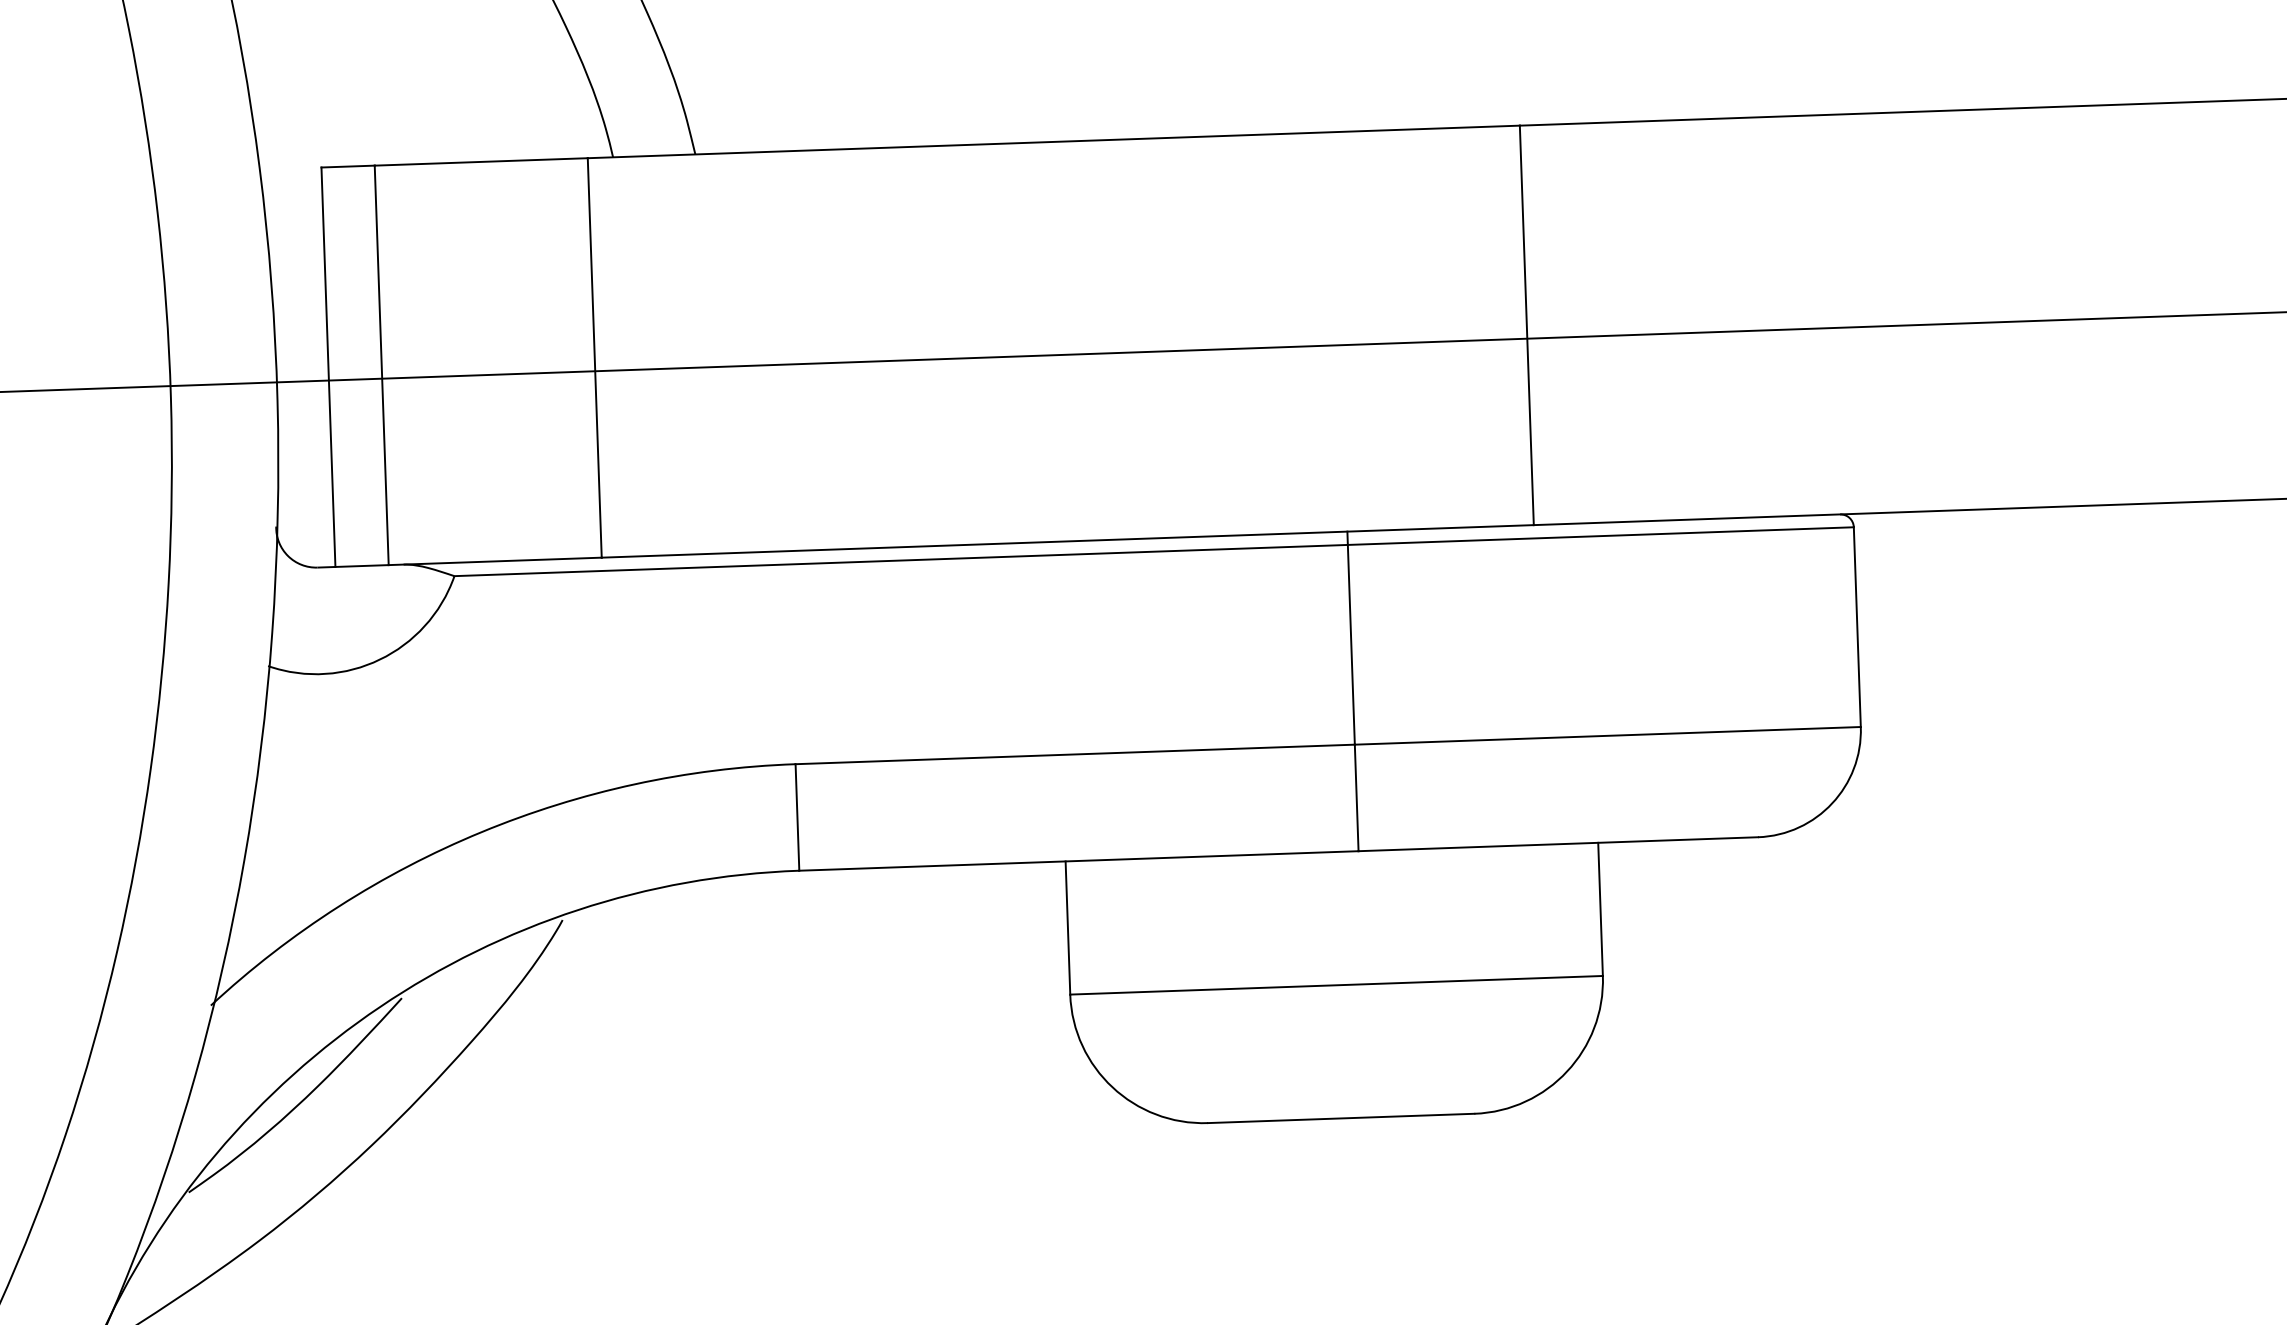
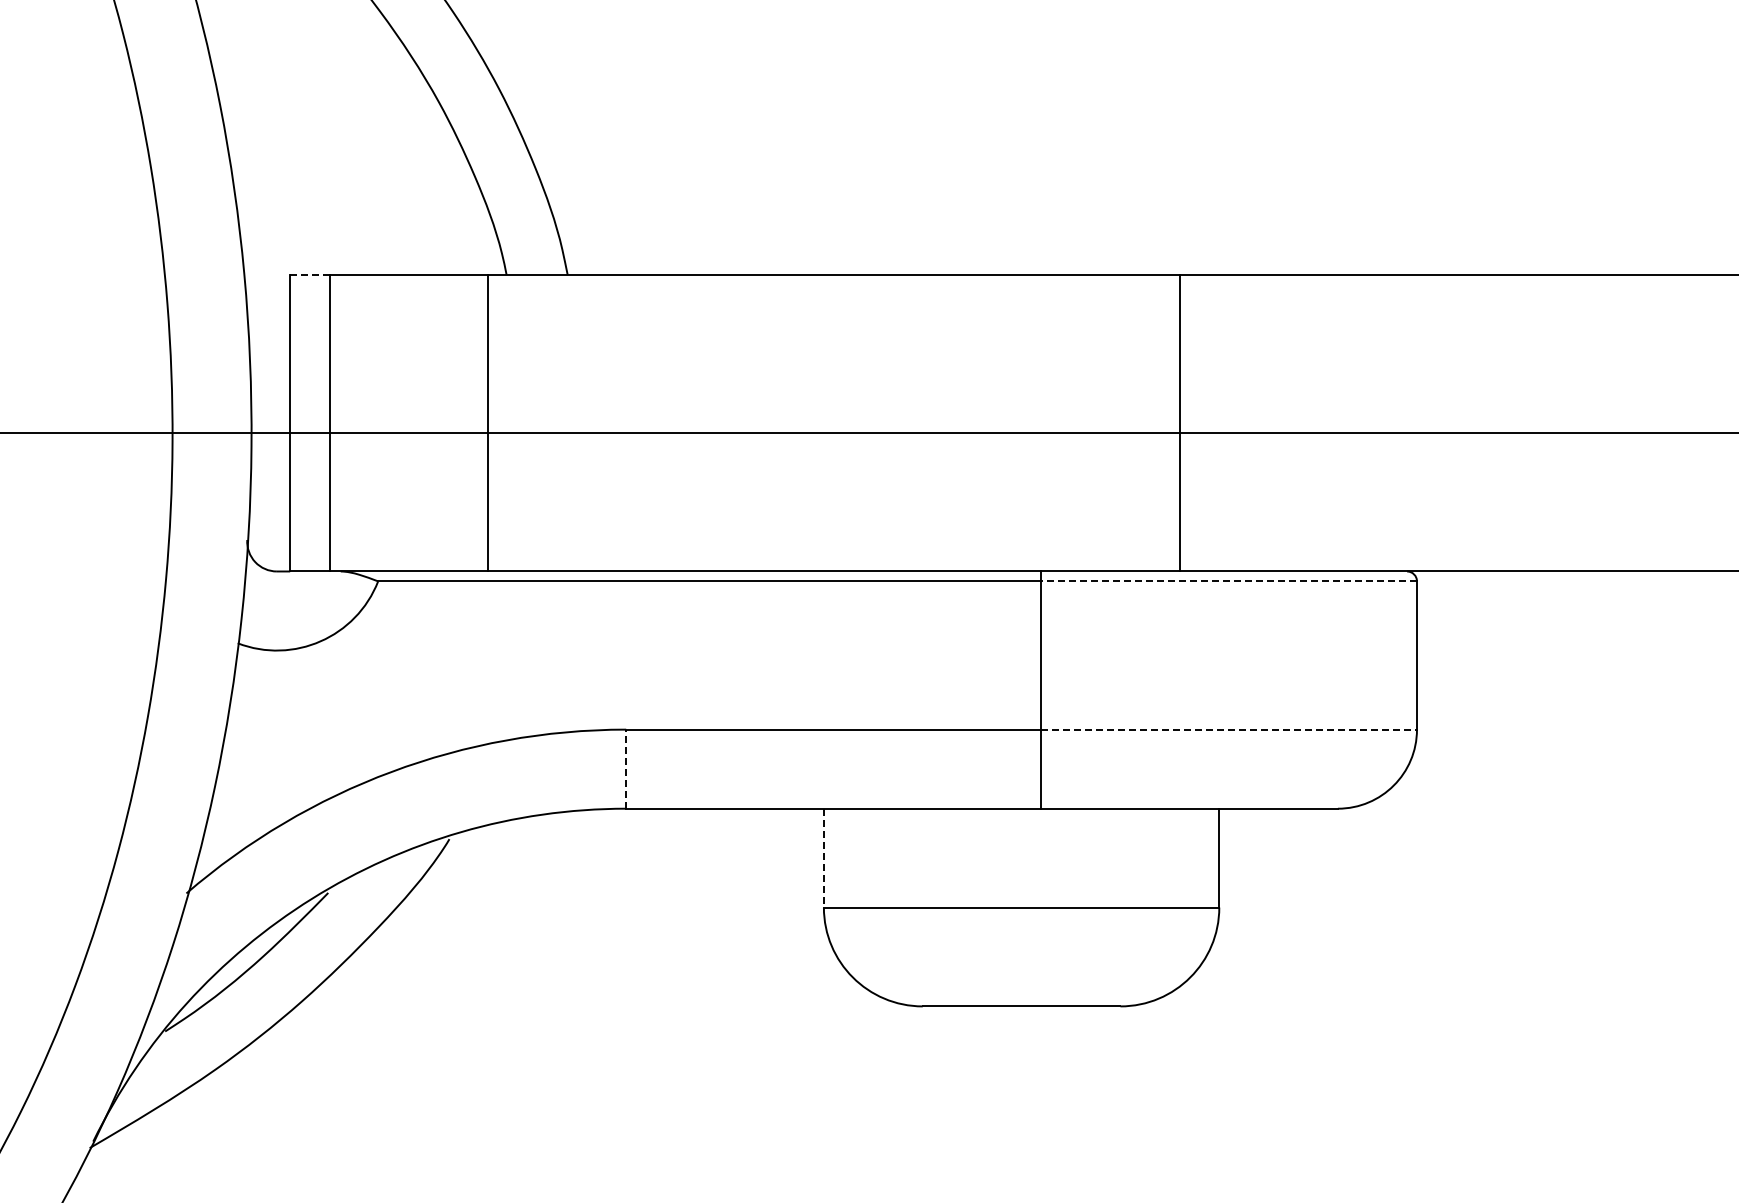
line: (347, 165) -> (309, 274), solid -> dashed
line: (1601, 536) -> (1229, 581), solid -> dashed
line: (1608, 735) -> (1229, 729), solid -> dashed
line: (797, 817) -> (626, 769), solid -> dashed
line: (1067, 928) -> (823, 858), solid -> dashed

